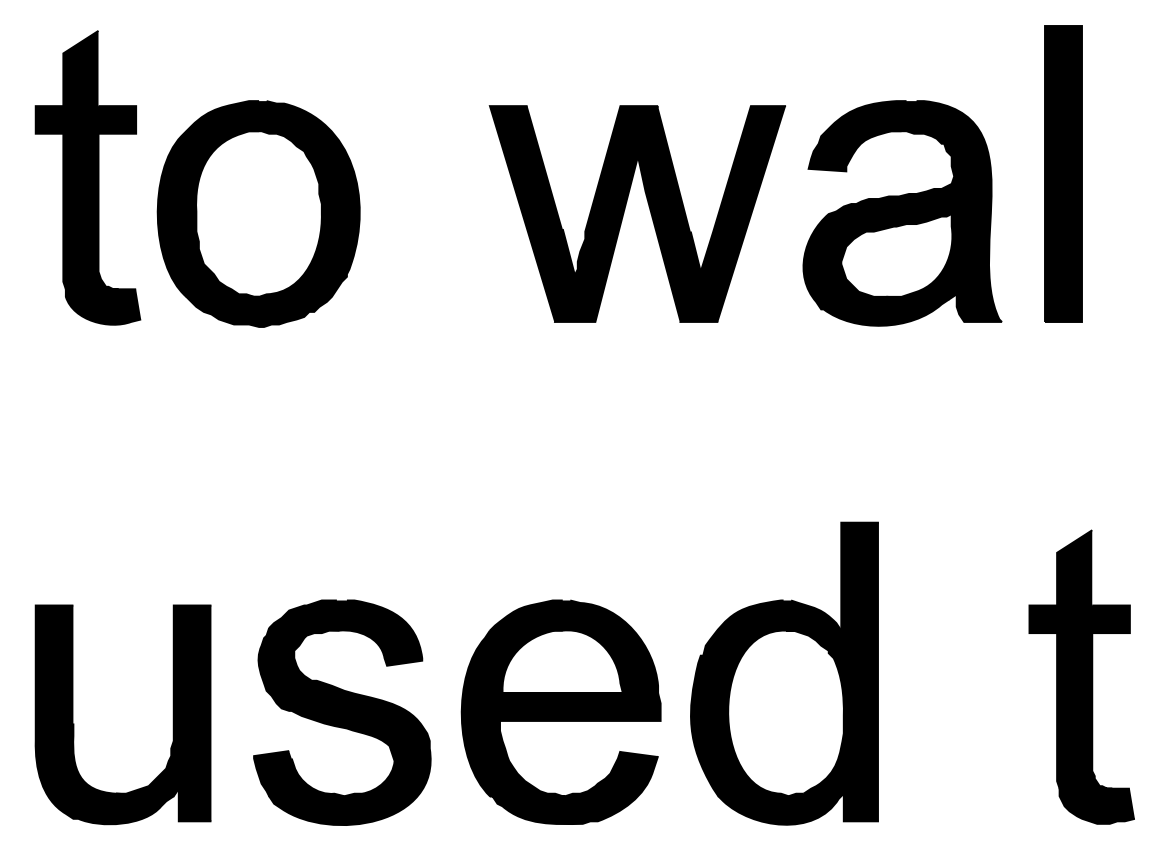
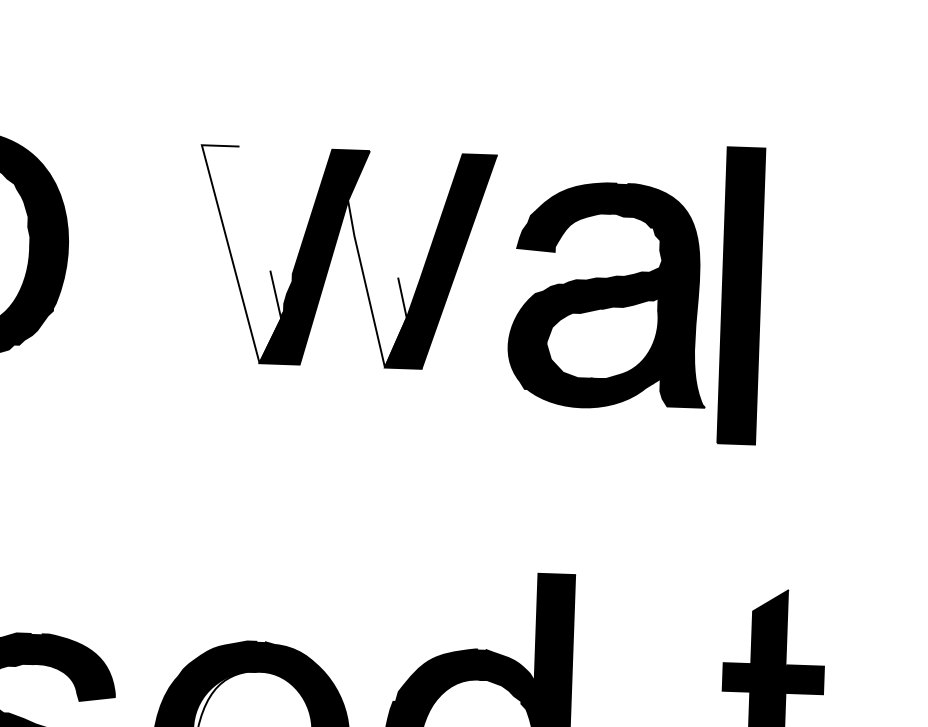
part: (1063, 173) -> (741, 295), moved
fill: (532, 213) -> (240, 254), removed
fill: (669, 213) -> (377, 258), removed
part: (902, 213) -> (609, 295), moved

